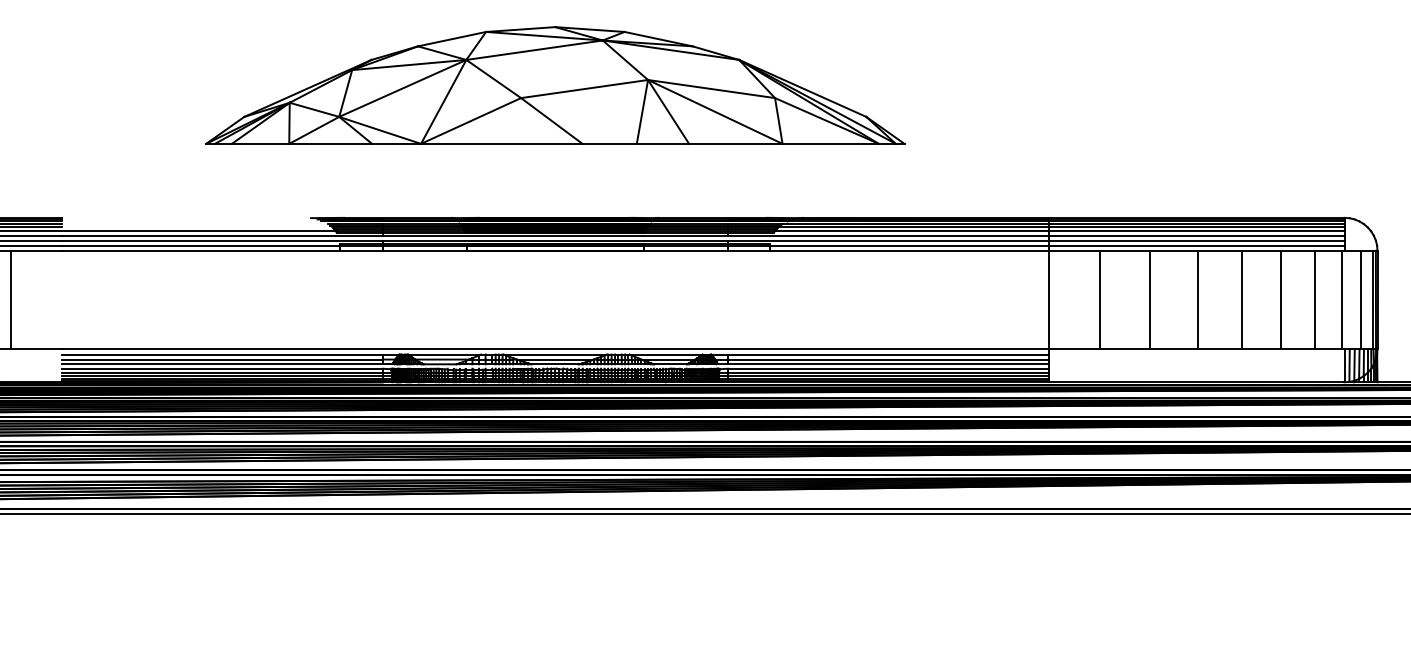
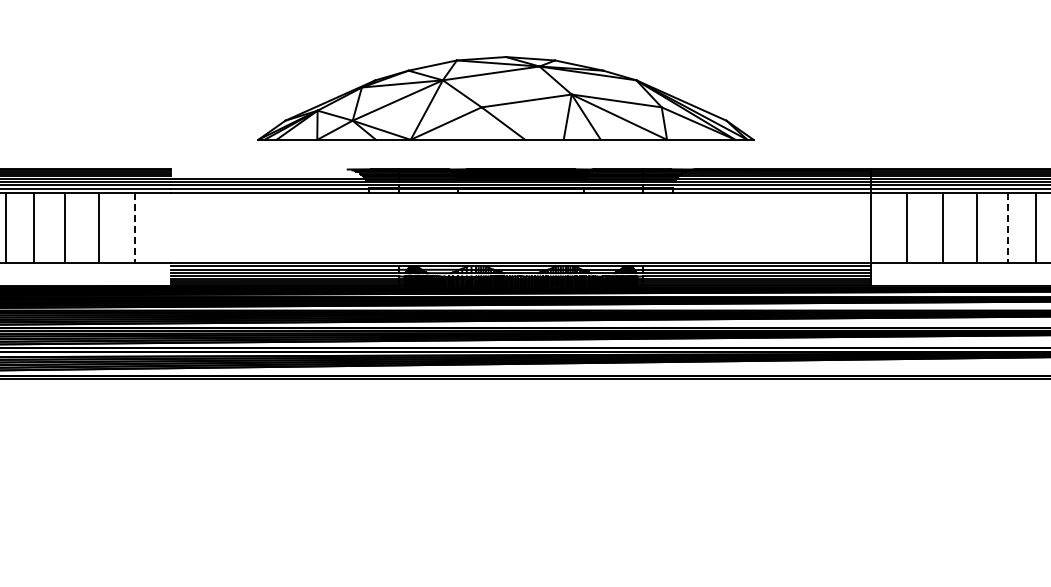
part: (554, 85) -> (505, 98), moved
line: (10, 299) -> (134, 227), solid -> dashed
line: (1241, 299) -> (1007, 227), solid -> dashed

